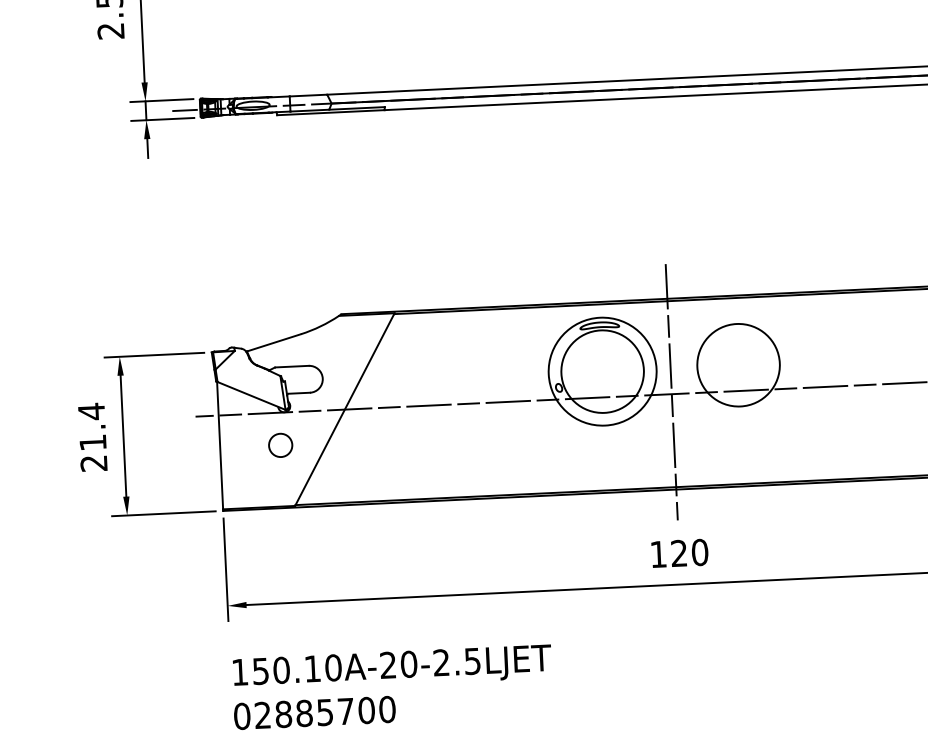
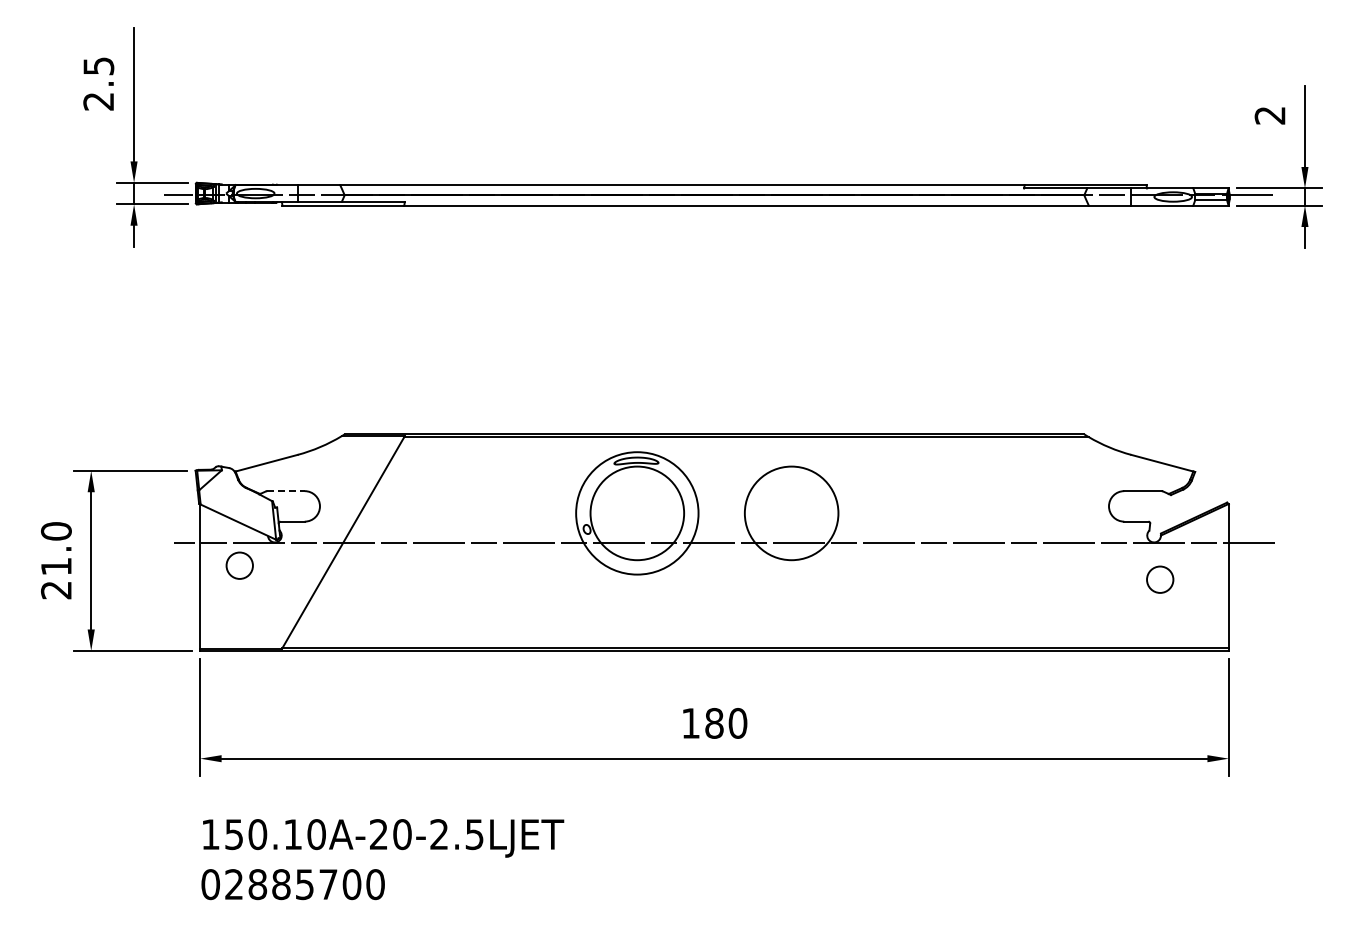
line: (292, 366) -> (286, 491), solid -> dashed
line: (671, 391) -> (714, 539), removed
text: (91, 411) -> (56, 531), 21.4 -> 21.0
circle: (280, 445) -> (239, 565), moved
text: (679, 553) -> (714, 723), 120 -> 180

